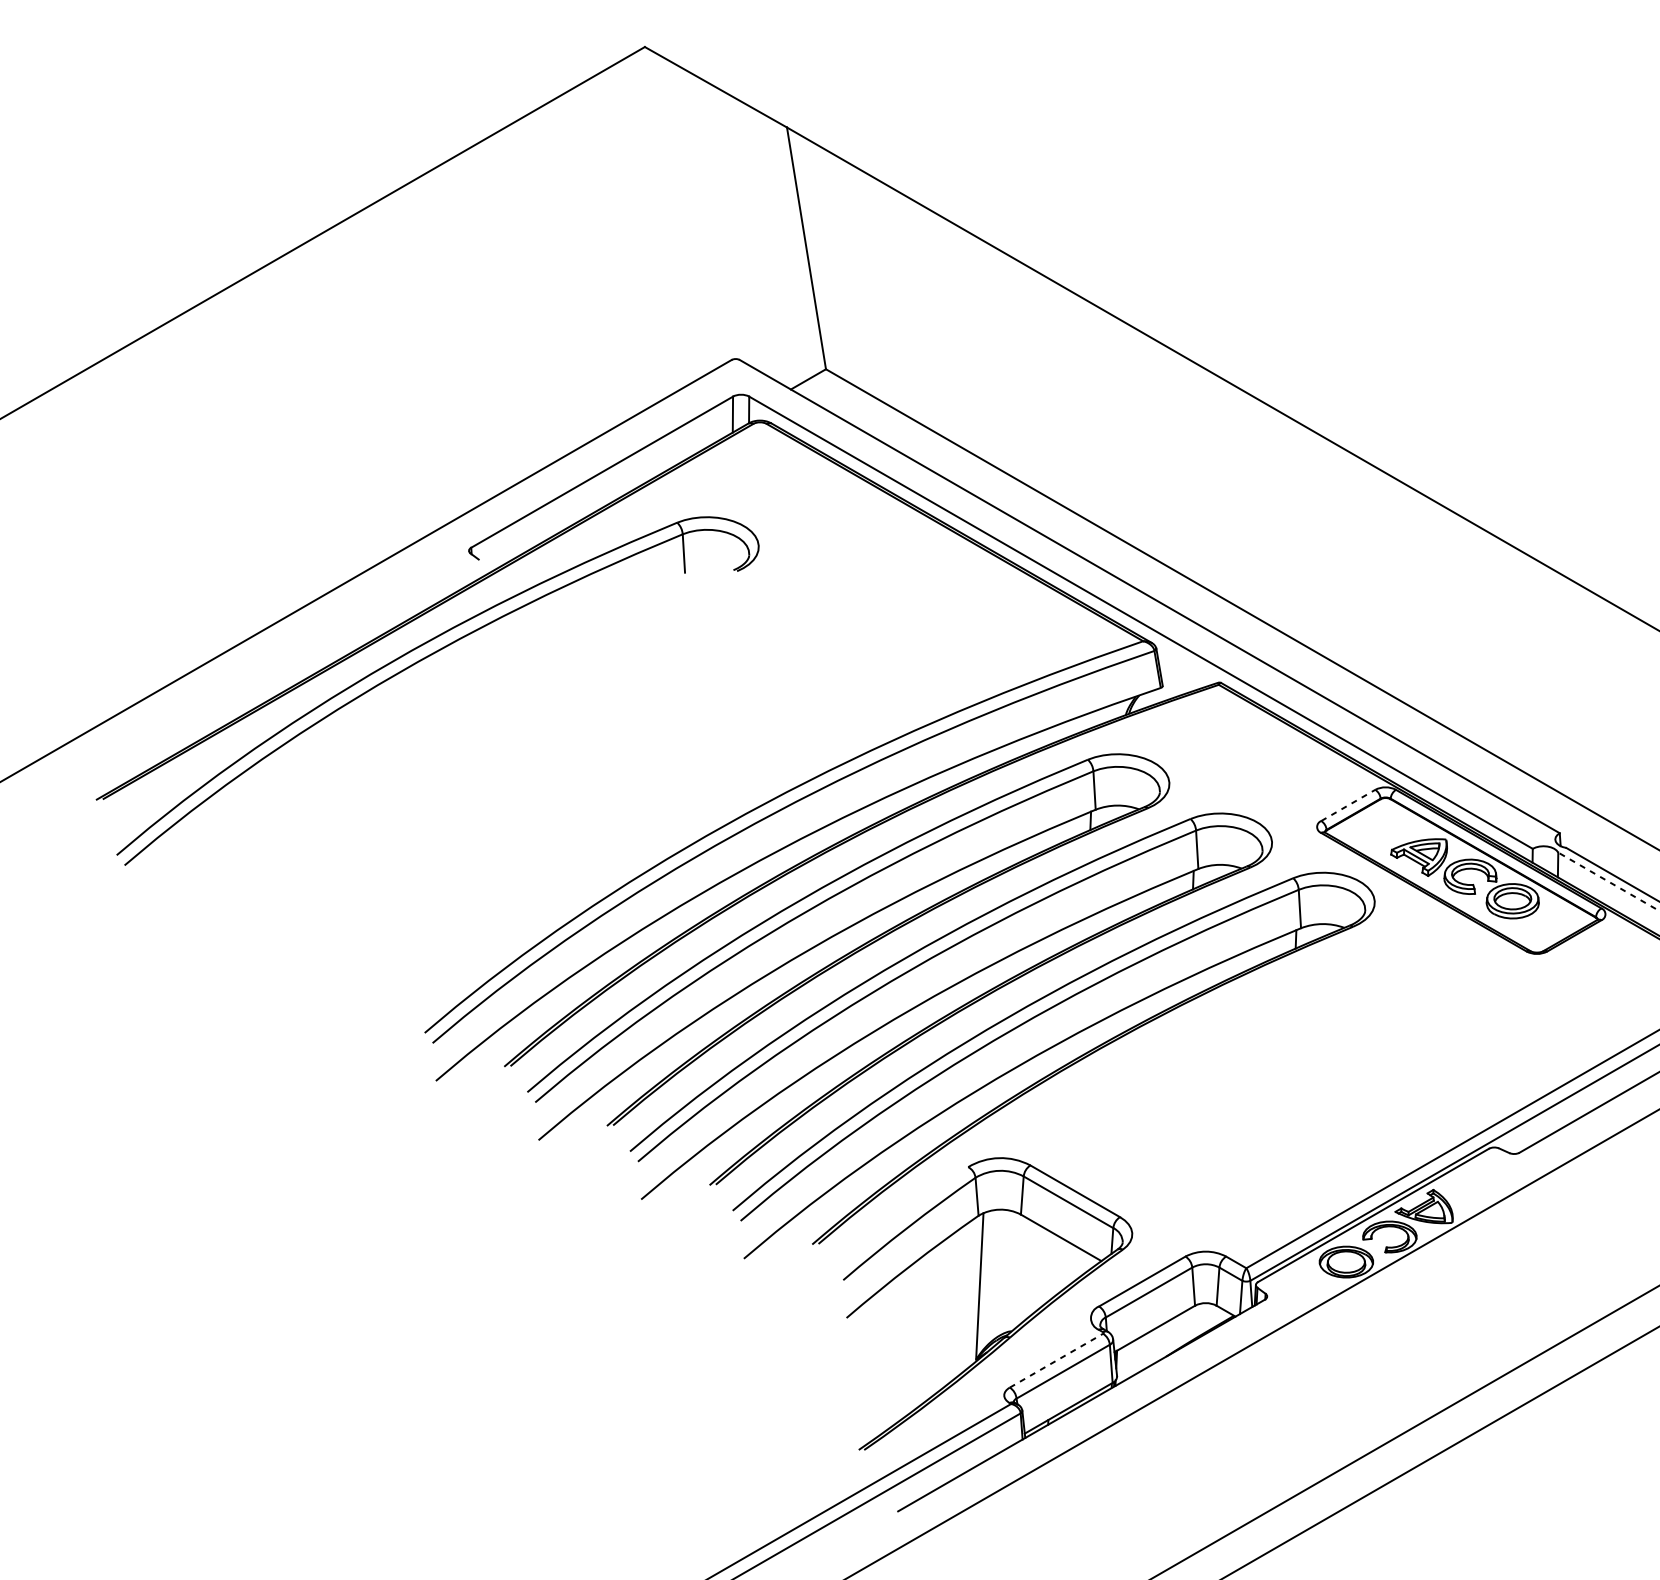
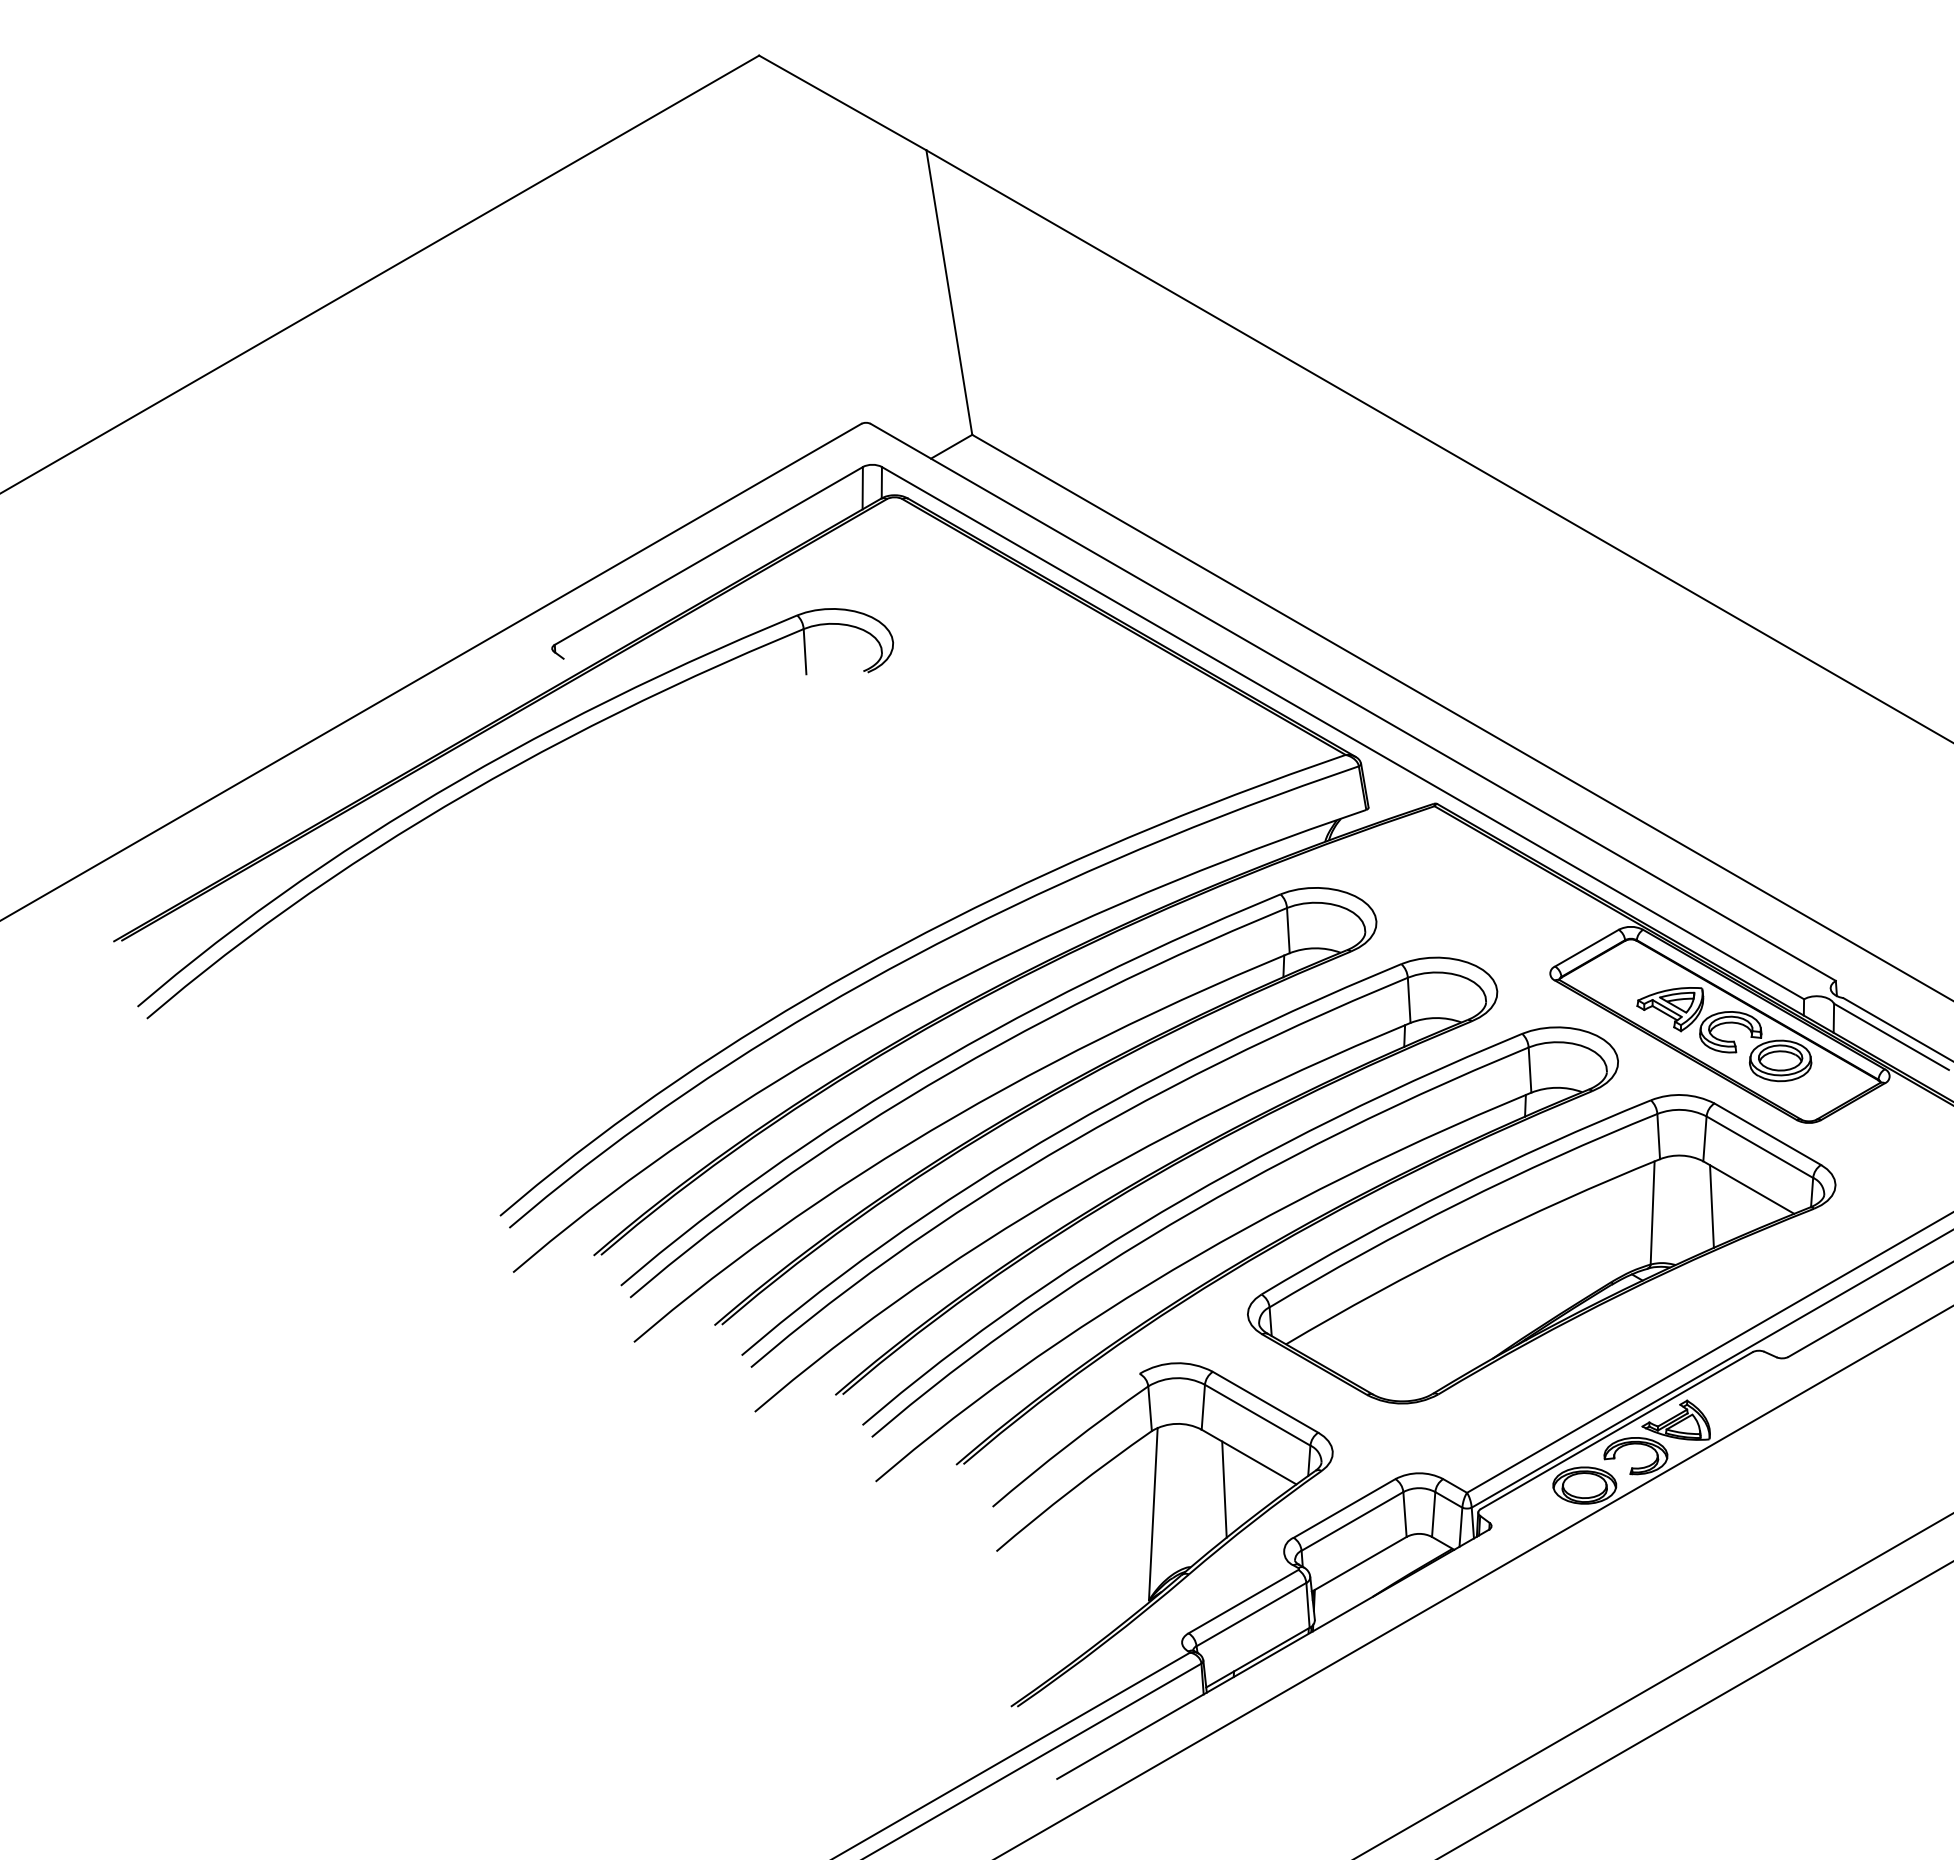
line: (1347, 805) -> (1586, 948), dashed -> solid
line: (1607, 880) -> (1891, 1036), dashed -> solid
part: (1309, 1061) -> (1541, 1249), added
line: (1040, 1265) -> (1224, 1489), added
line: (1056, 1360) -> (1243, 1601), dashed -> solid

